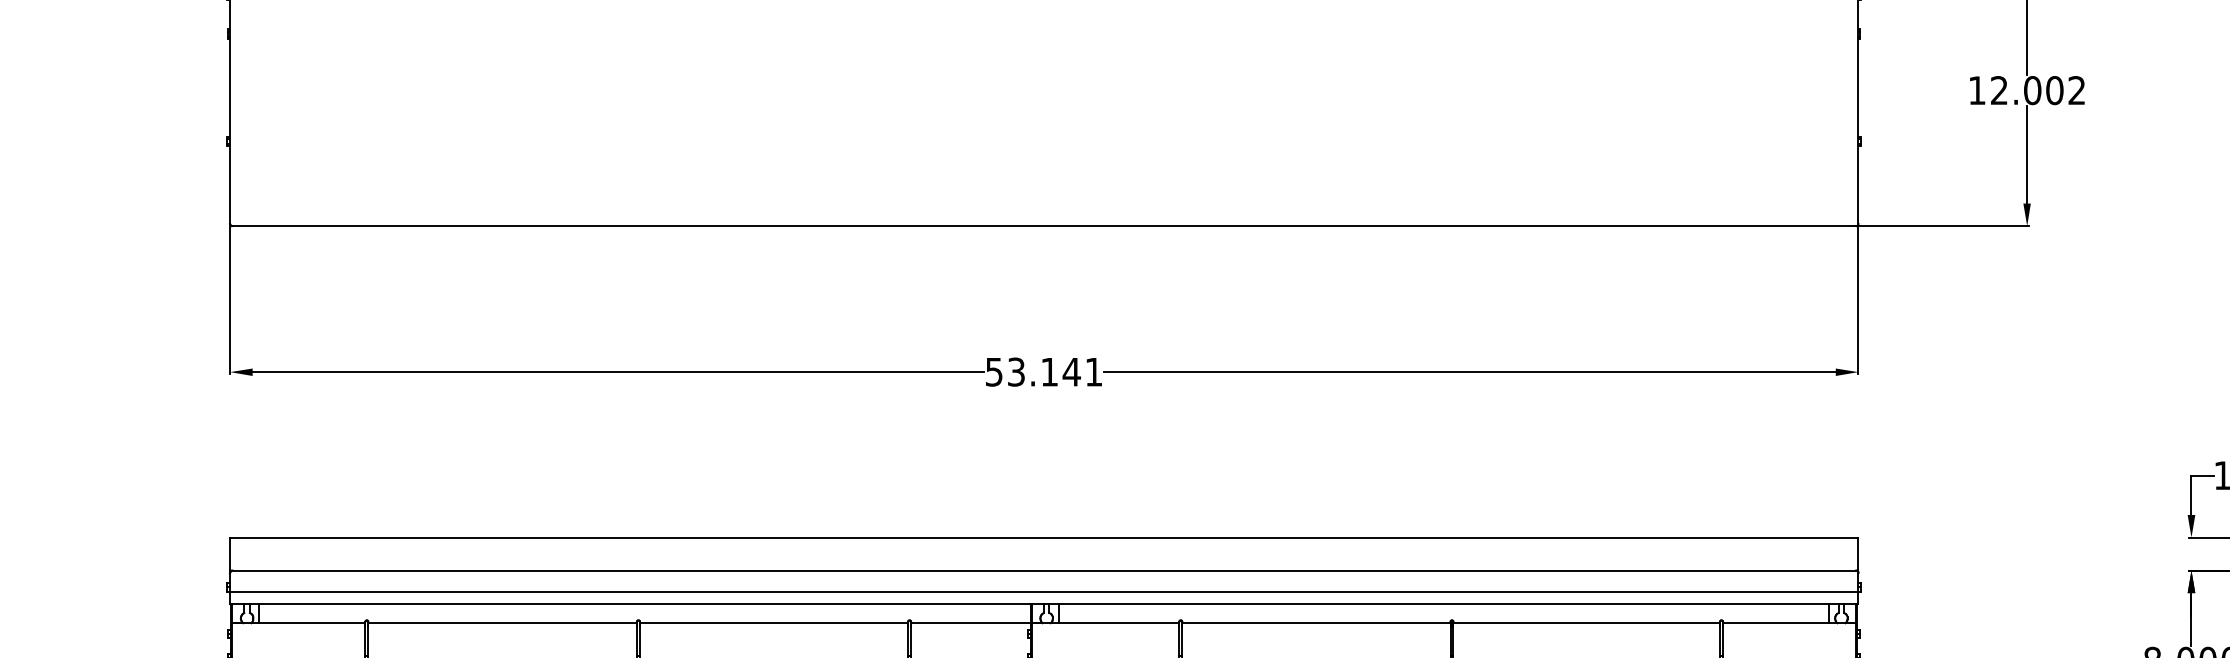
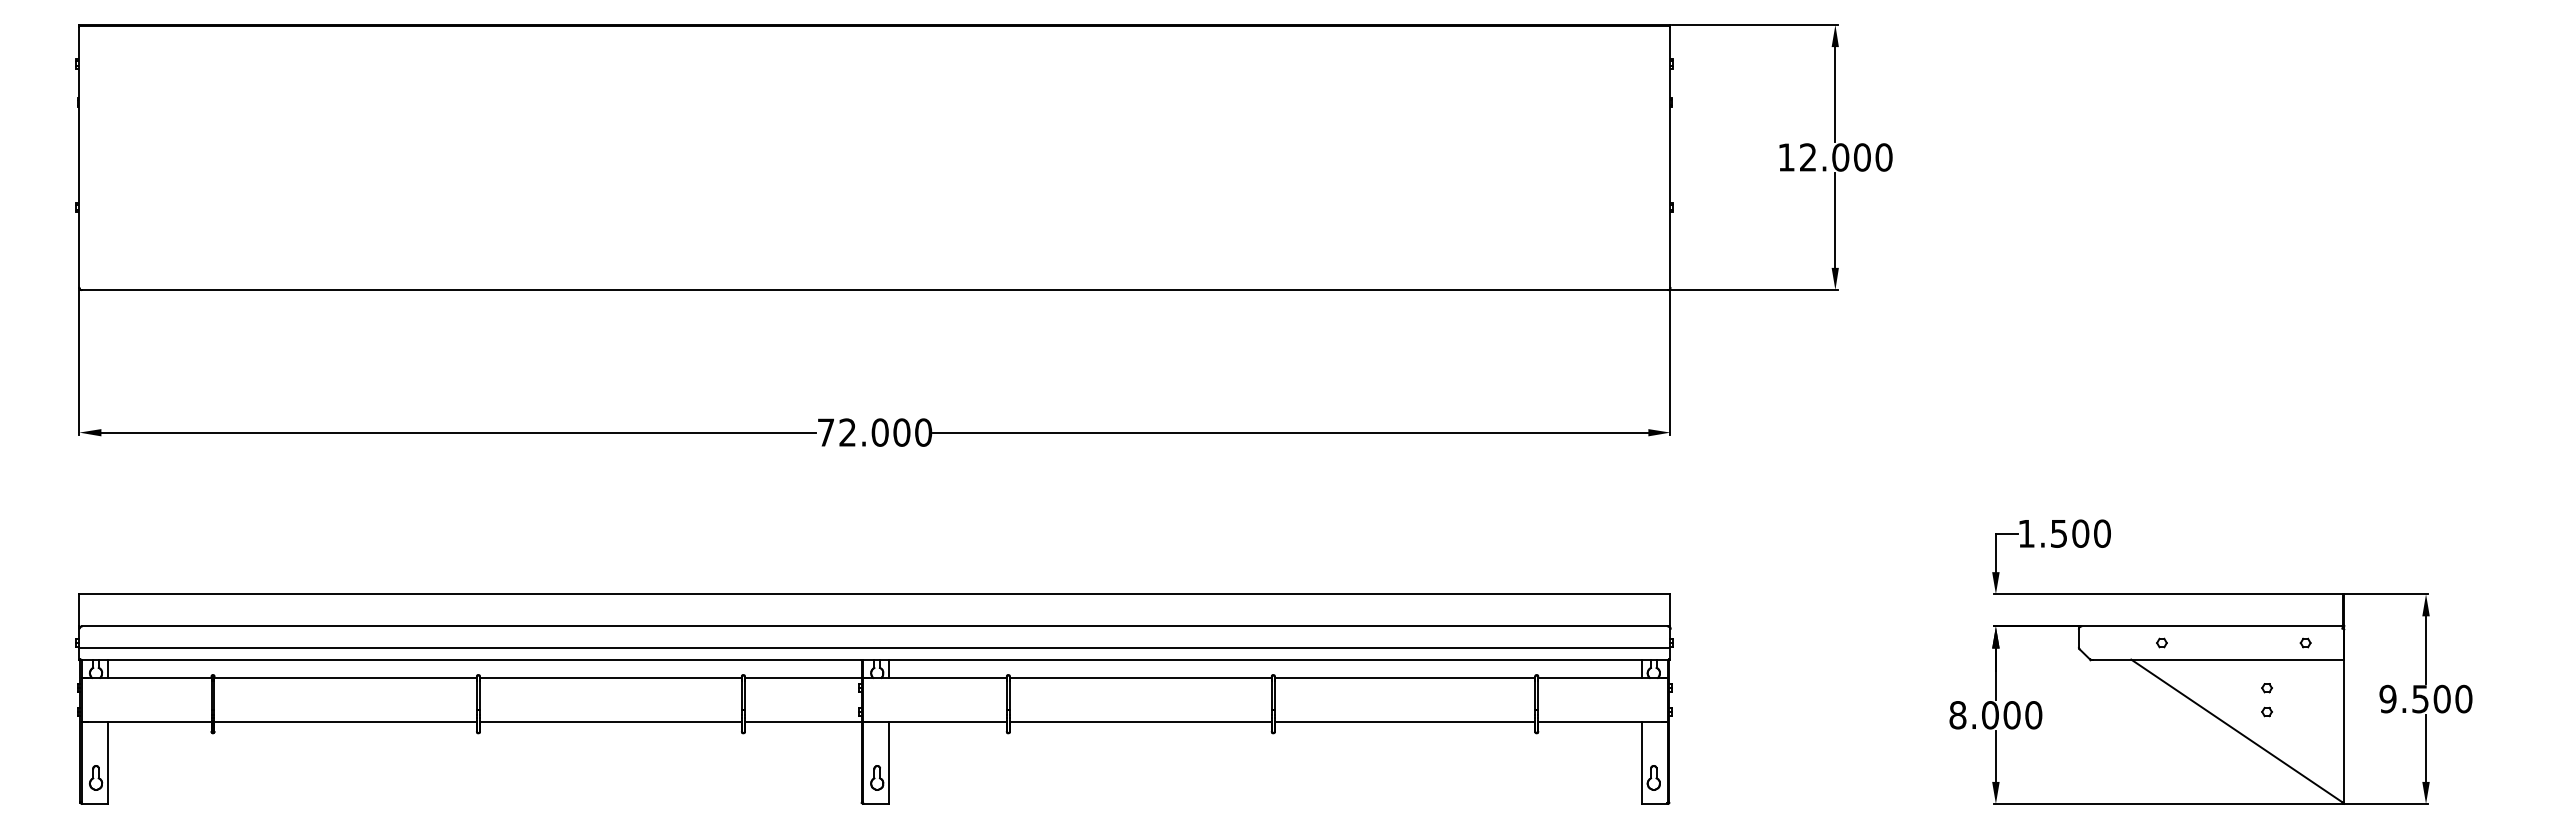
text: (2076, 90) -> (1883, 157), 12.002 -> 12.000
text: (1044, 372) -> (875, 432), 53.141 -> 72.000

